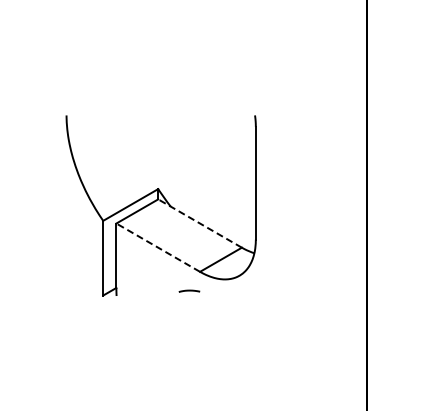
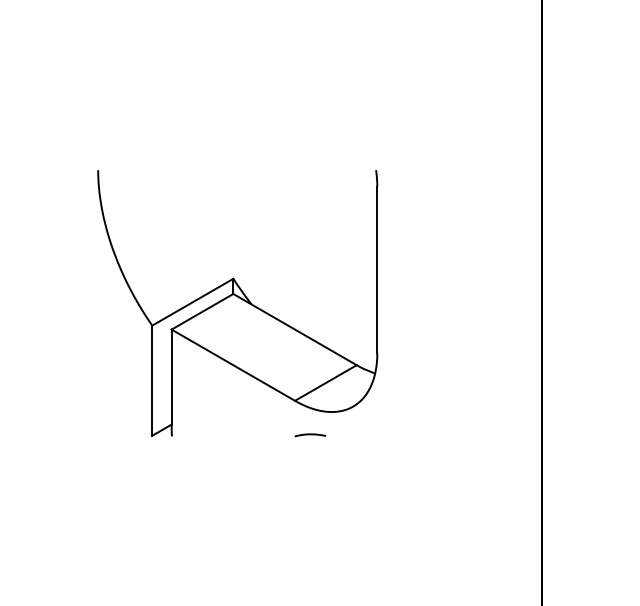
line: (199, 223) -> (294, 329), dashed -> solid
line: (157, 247) -> (232, 364), dashed -> solid
line: (189, 290) -> (310, 434), moved

